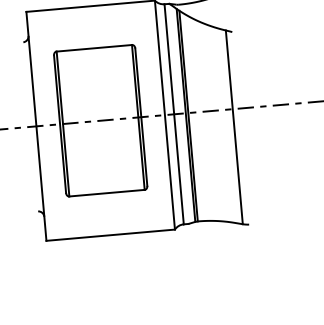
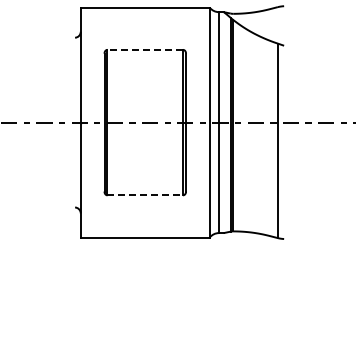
line: (94, 47) -> (145, 49), solid -> dashed
line: (107, 193) -> (145, 195), solid -> dashed

